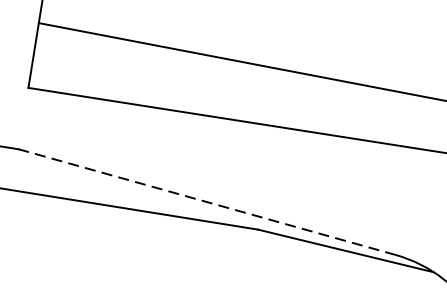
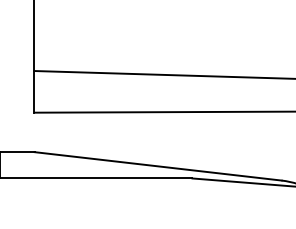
line: (206, 202) -> (157, 166), dashed -> solid

